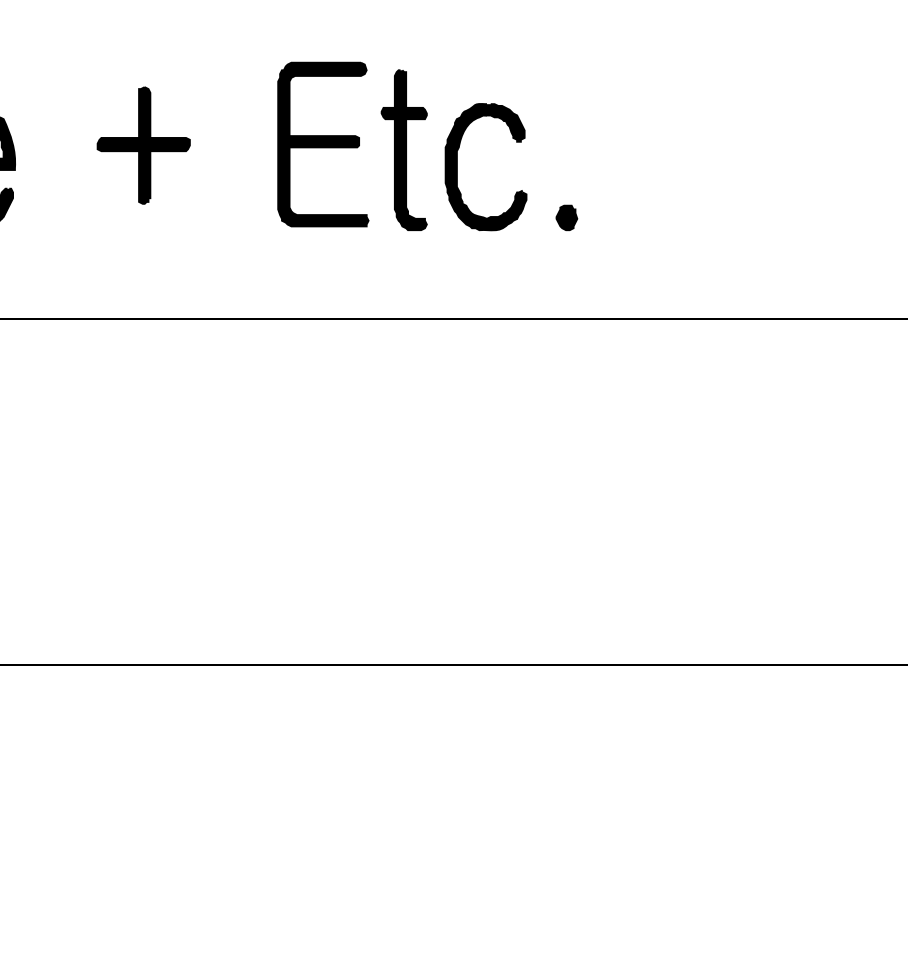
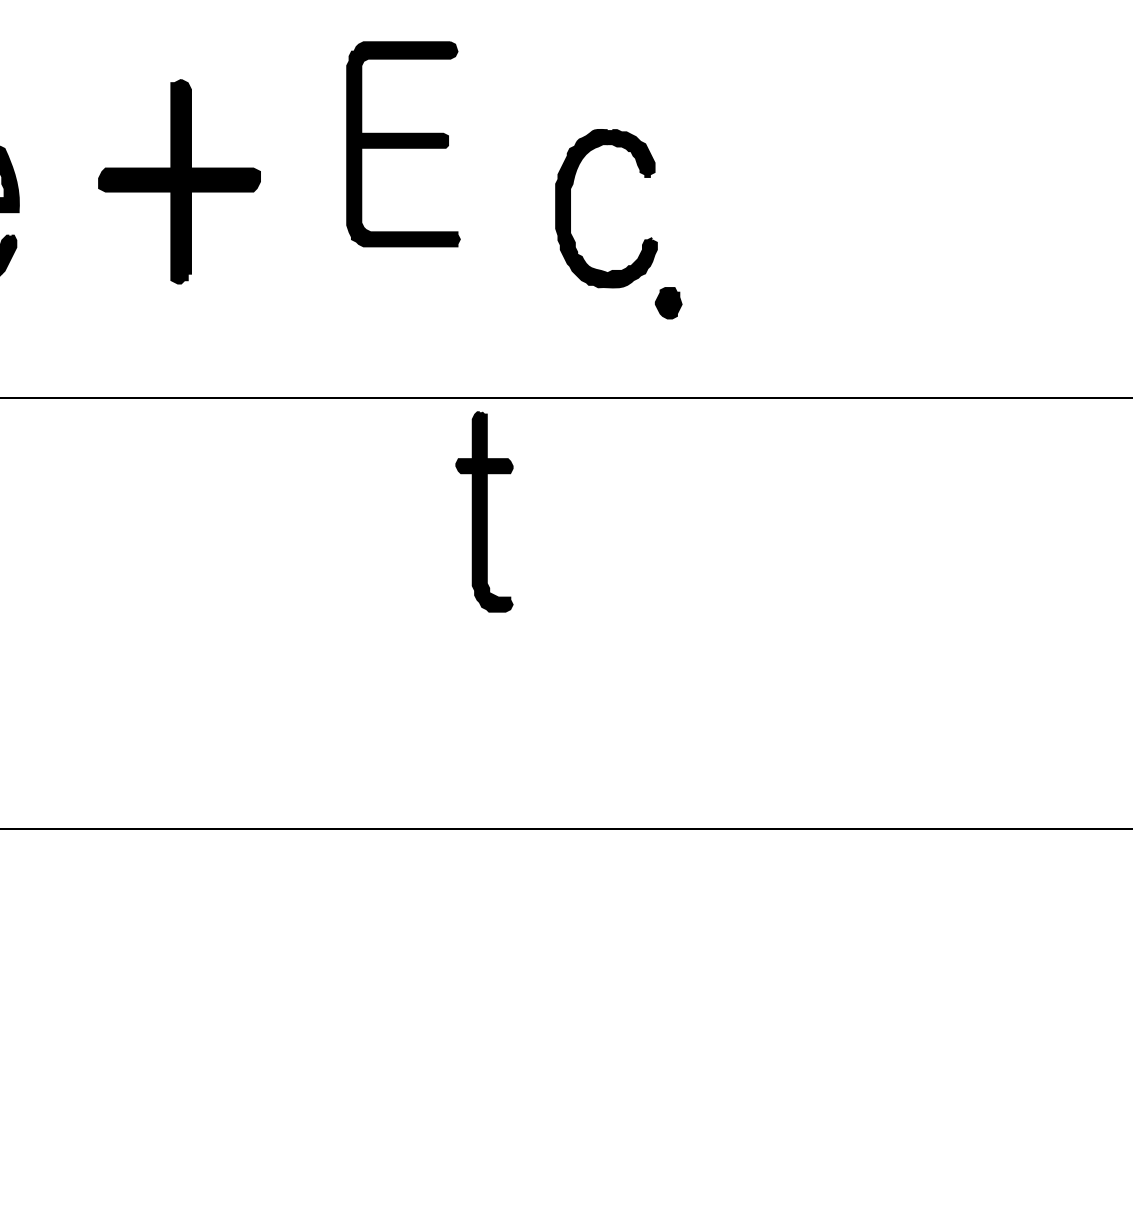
part: (323, 144) -> (403, 144), moved
part: (143, 145) -> (179, 181), size x1.4
part: (403, 149) -> (483, 511), moved
part: (566, 217) -> (668, 302), moved

